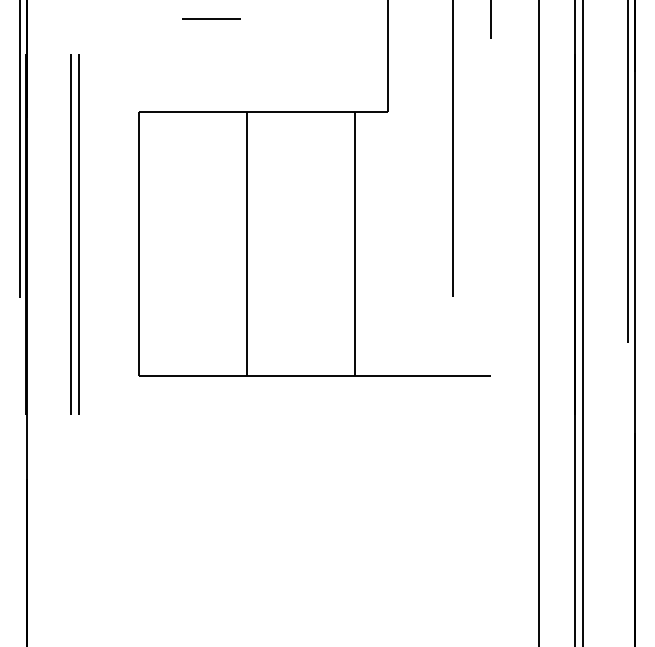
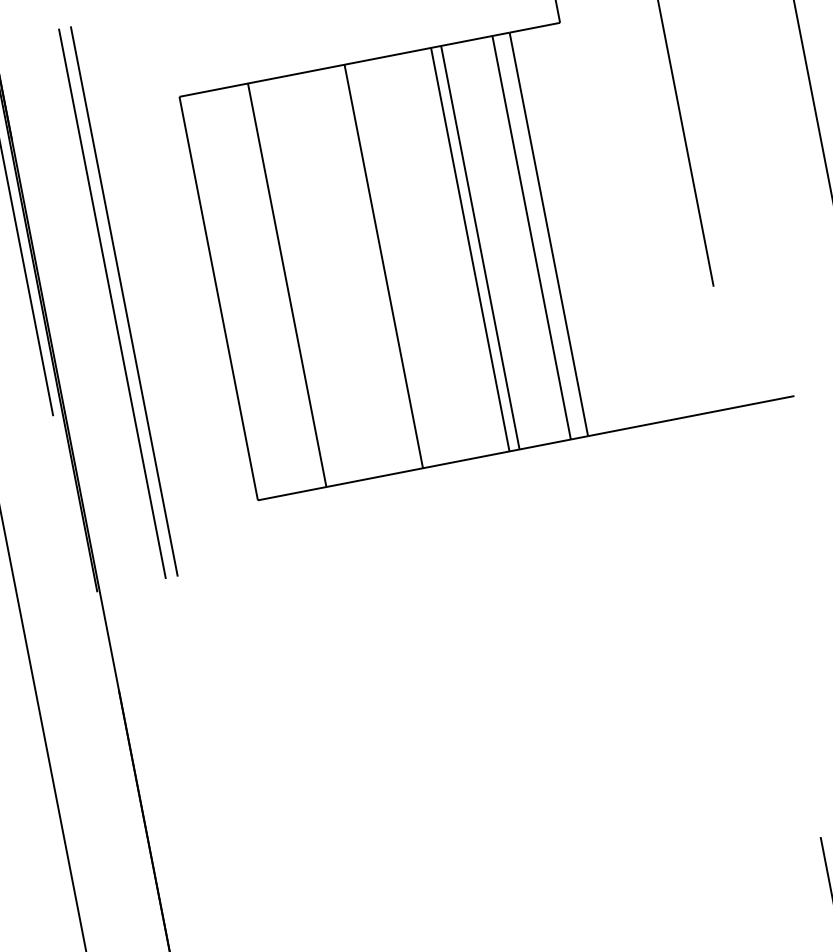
line: (183, 243) -> (286, 284), added
line: (303, 243) -> (469, 248), added
line: (310, 243) -> (480, 246), added
line: (343, 243) -> (530, 237), added

